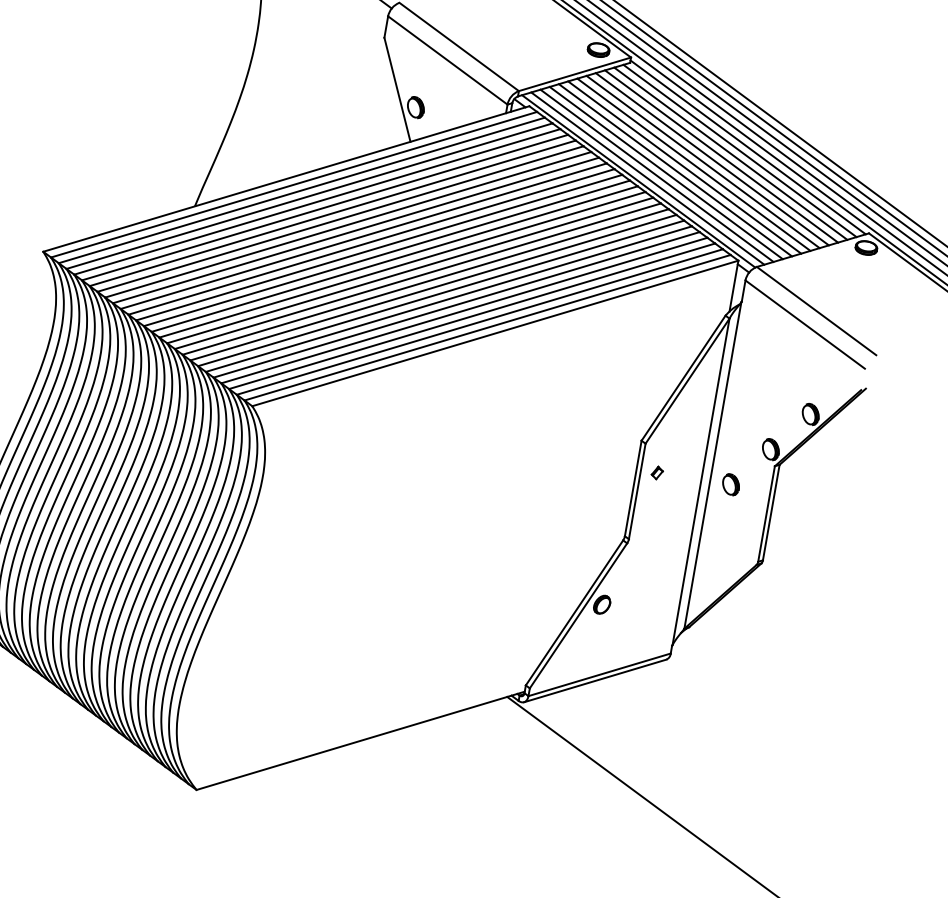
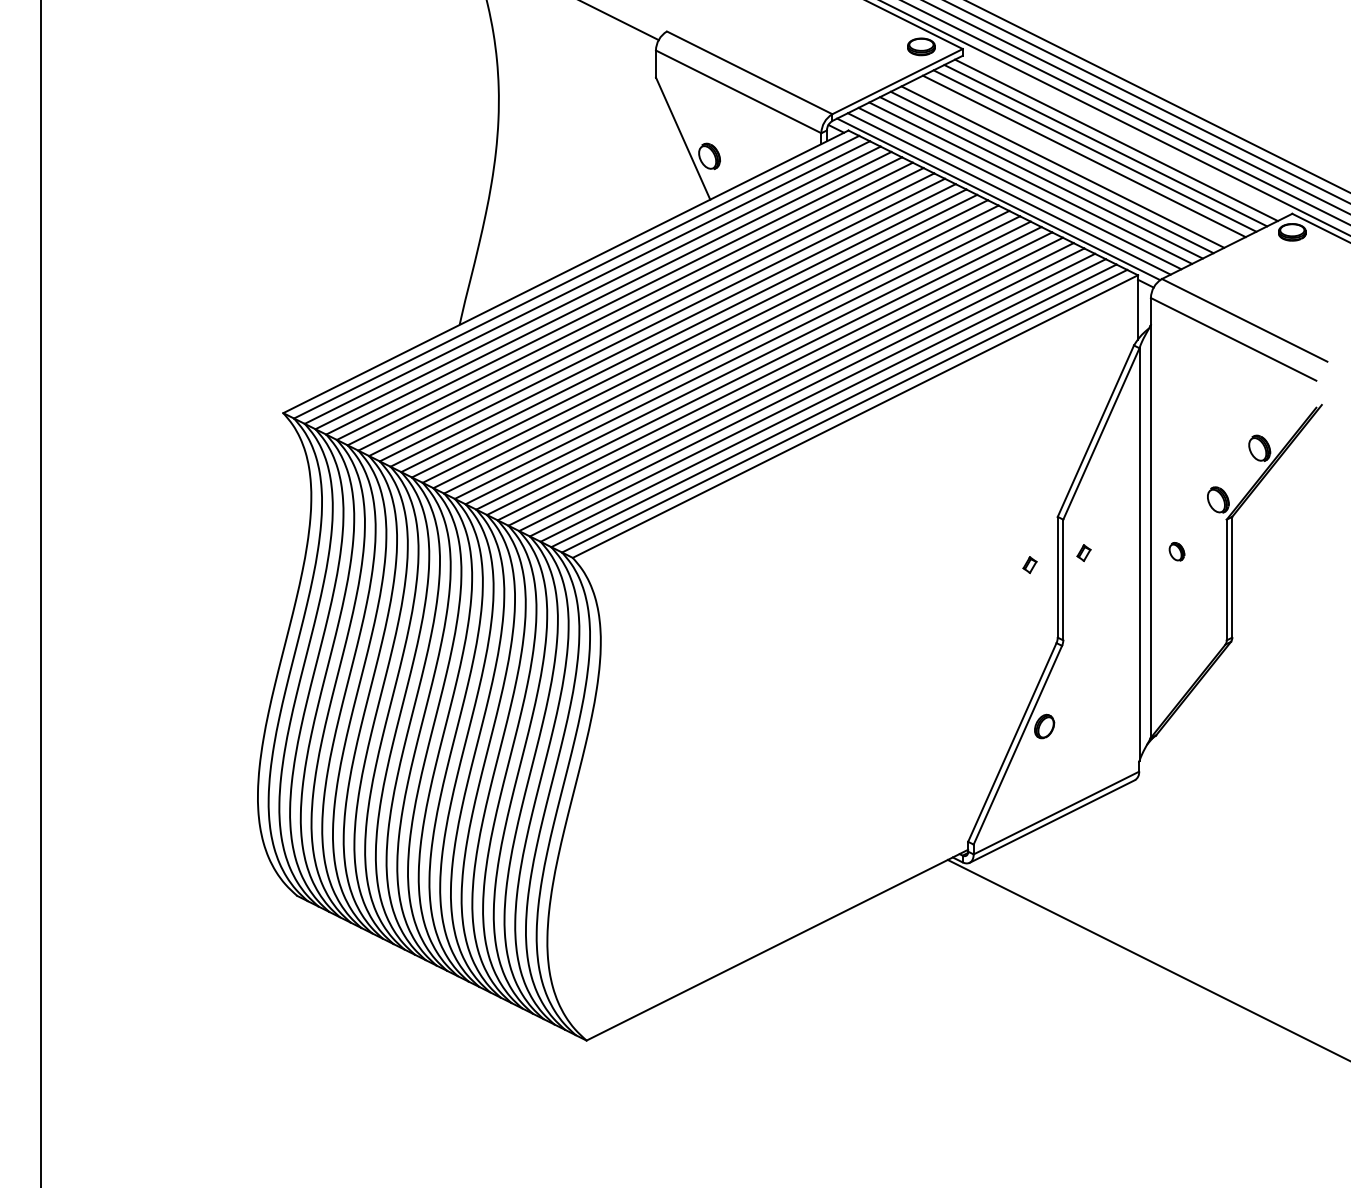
line: (748, 146) -> (1125, 133), removed
line: (703, 161) -> (1073, 161), removed
part: (612, 475) -> (1029, 565), added
part: (730, 484) -> (1176, 551), size x0.7

